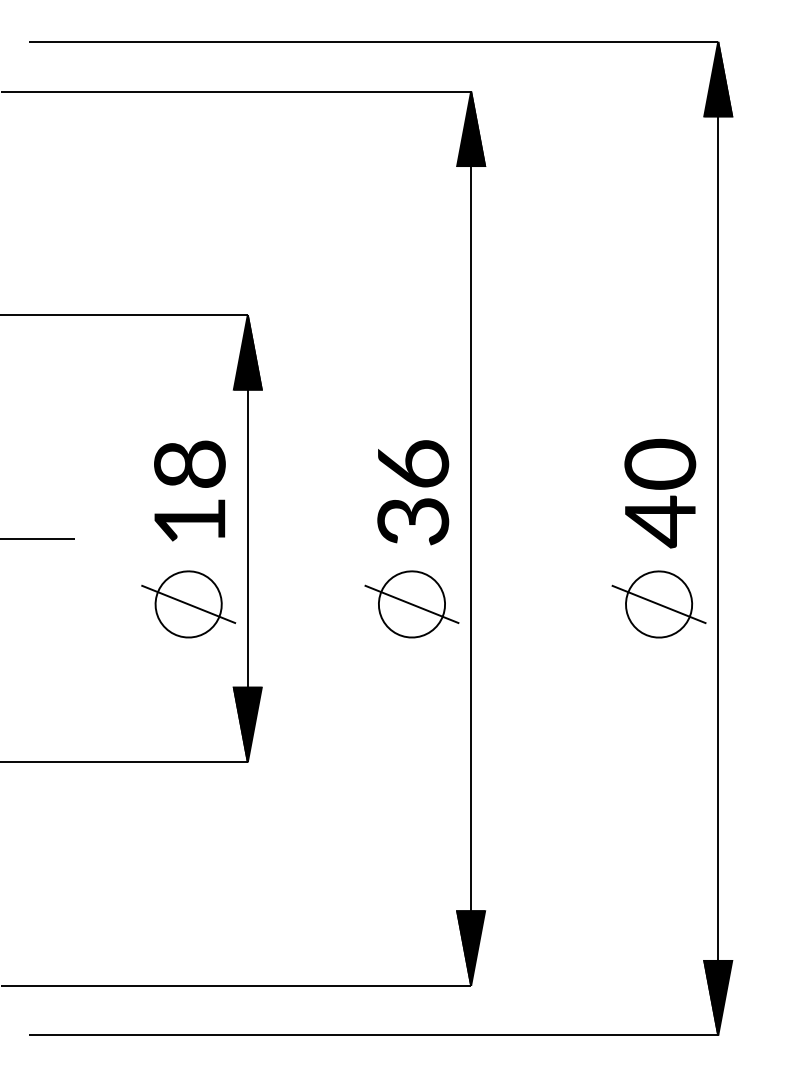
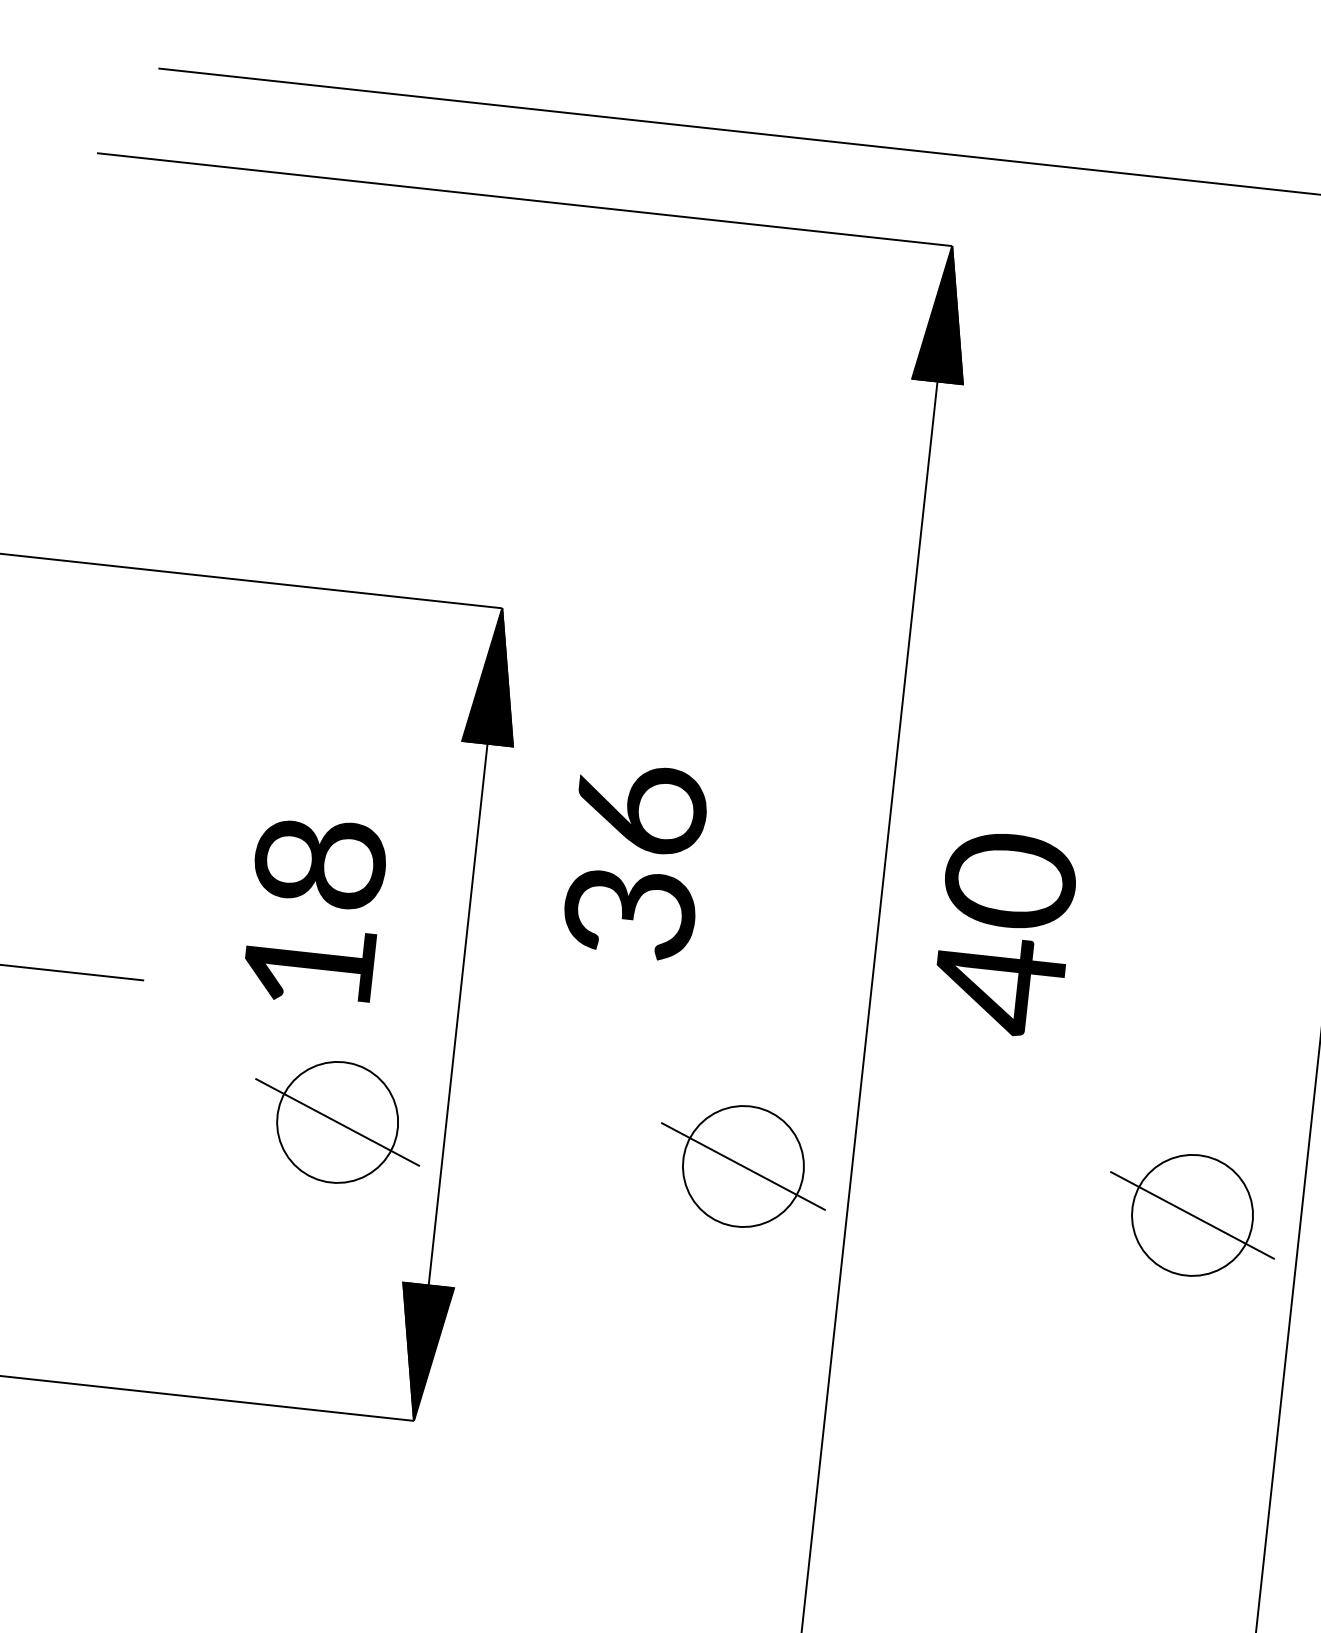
text: (189, 490) -> (314, 910), moved
text: (413, 492) -> (636, 860), moved
text: (660, 493) -> (1005, 933), moved

